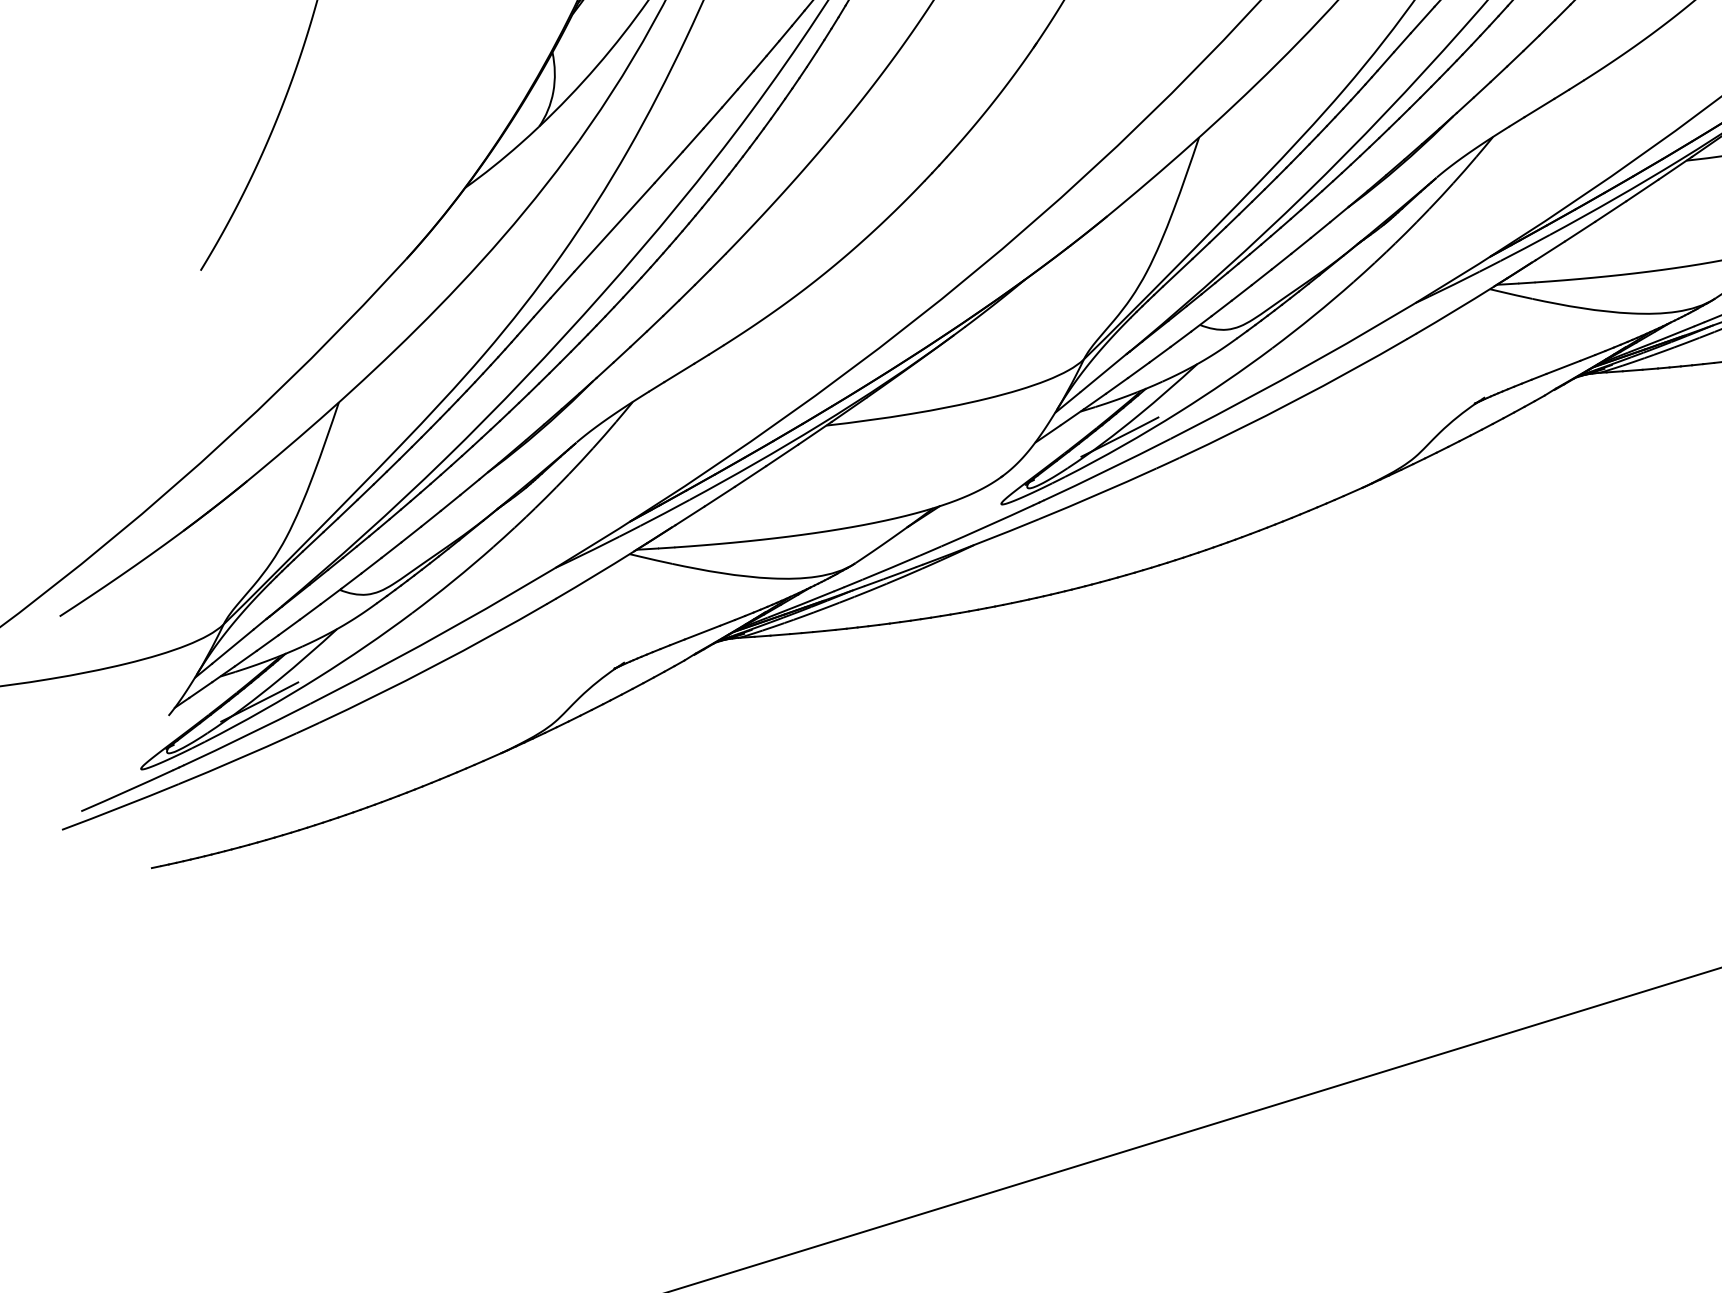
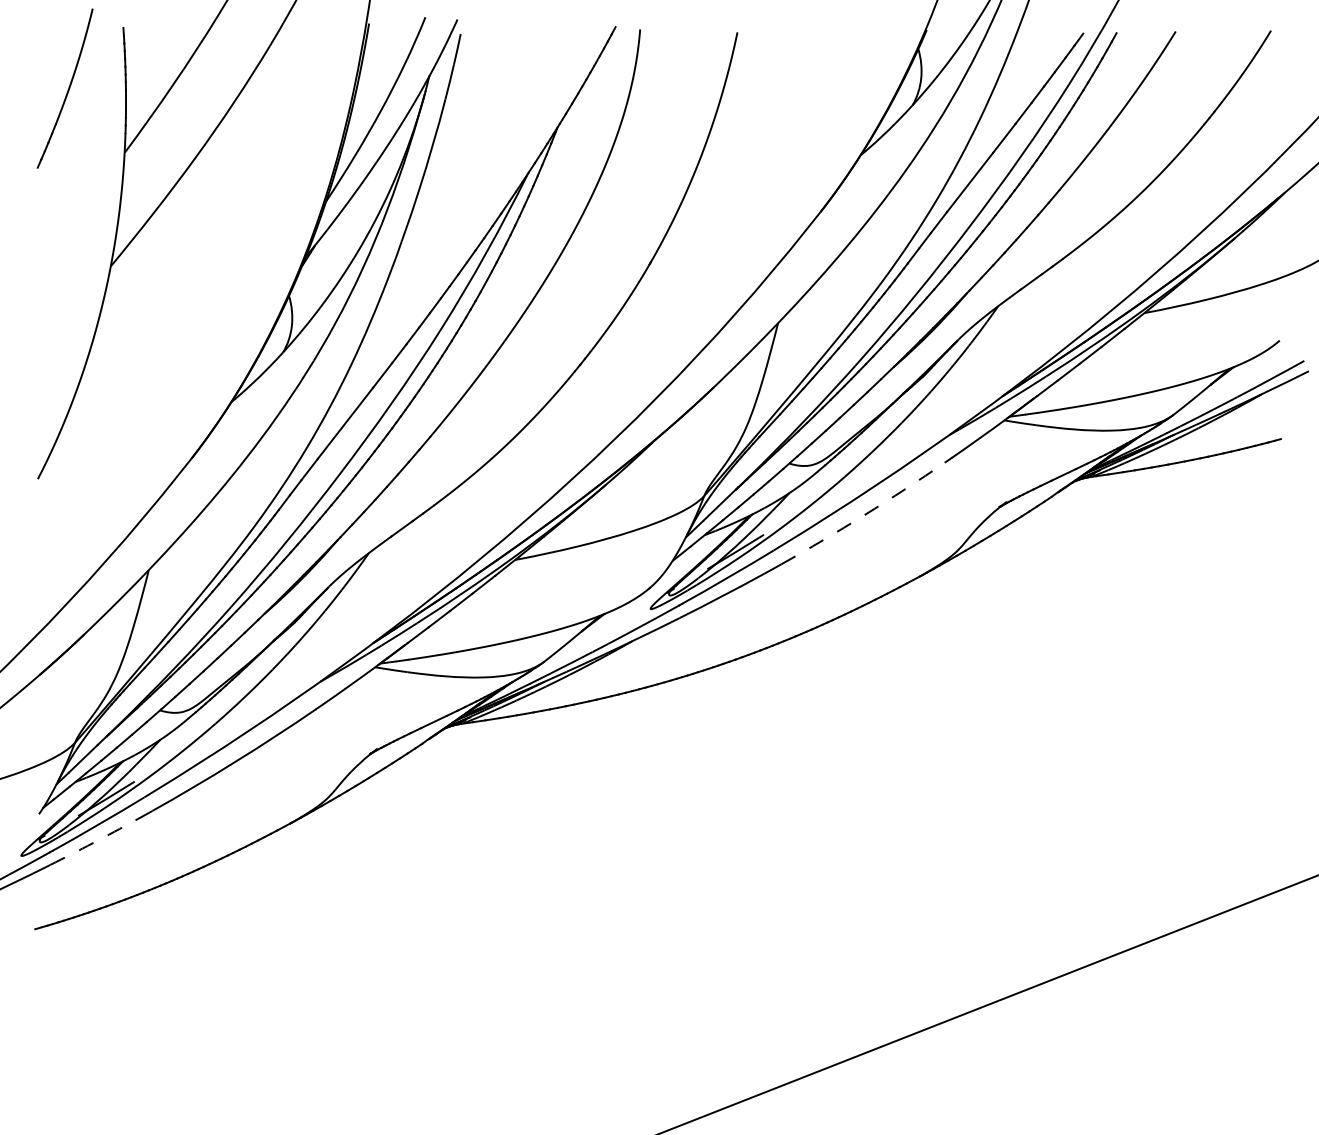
arc: (1294, 401) -> (864, 515), solid -> dashed
arc: (238, 760) -> (93, 843), solid -> dashed

